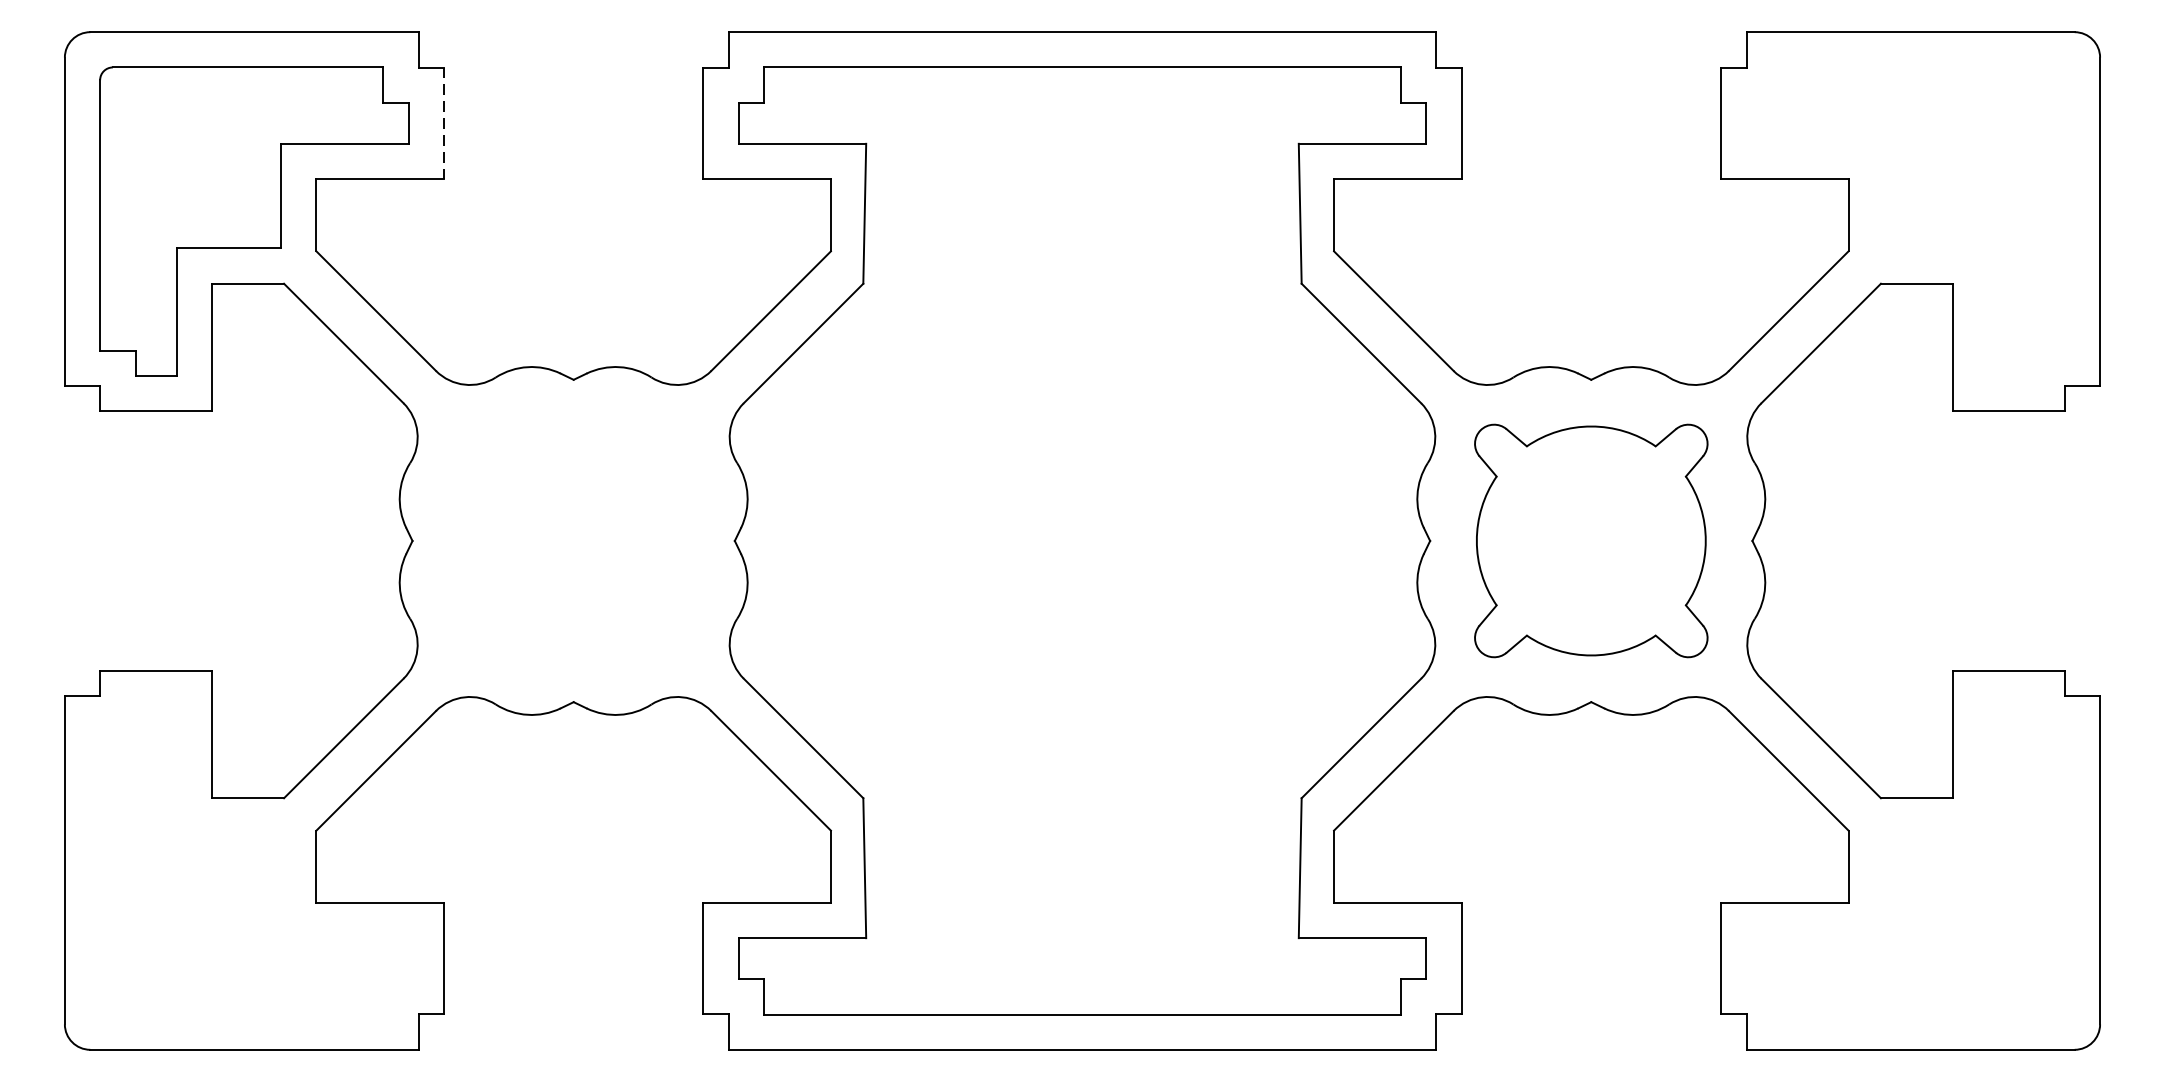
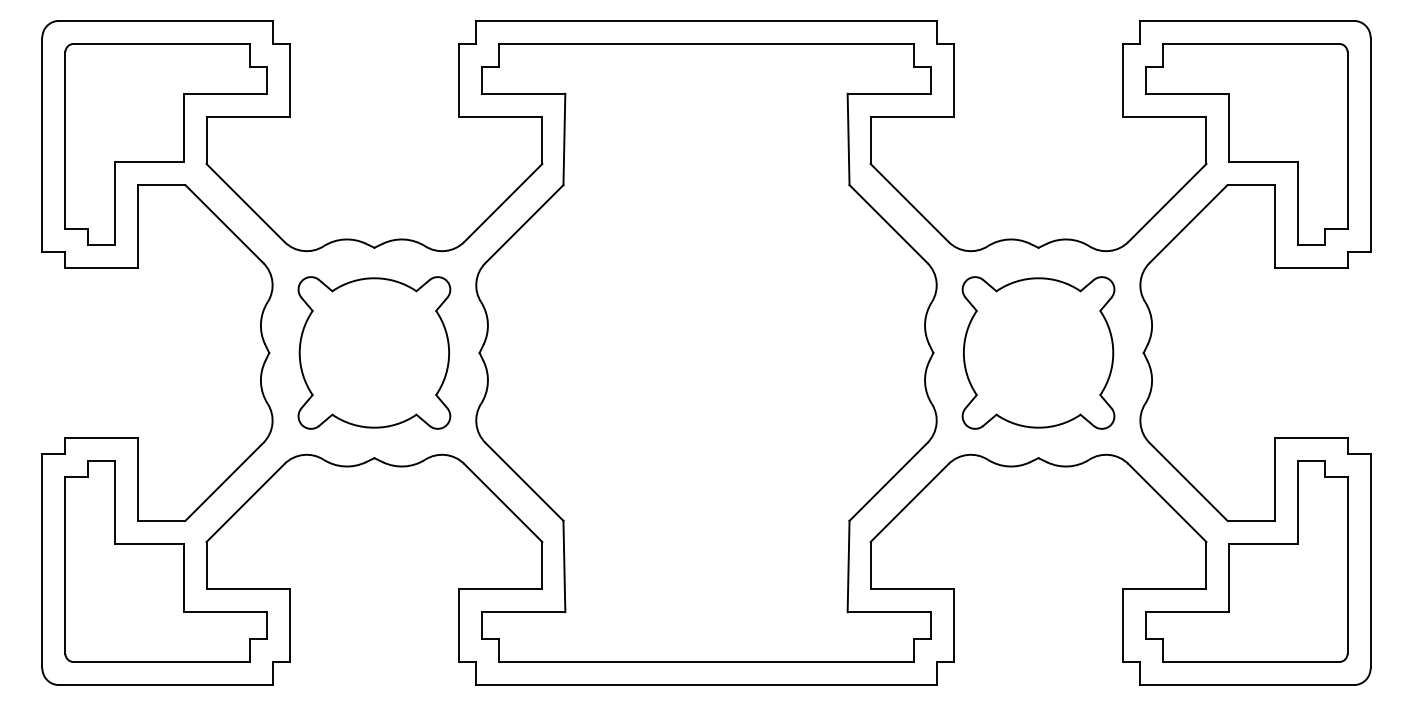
line: (443, 123) -> (289, 80), dashed -> solid
part: (1909, 221) -> (1246, 144), added
part: (573, 540) -> (374, 352), added
part: (253, 860) -> (165, 561), added
part: (1909, 860) -> (1246, 561), added

